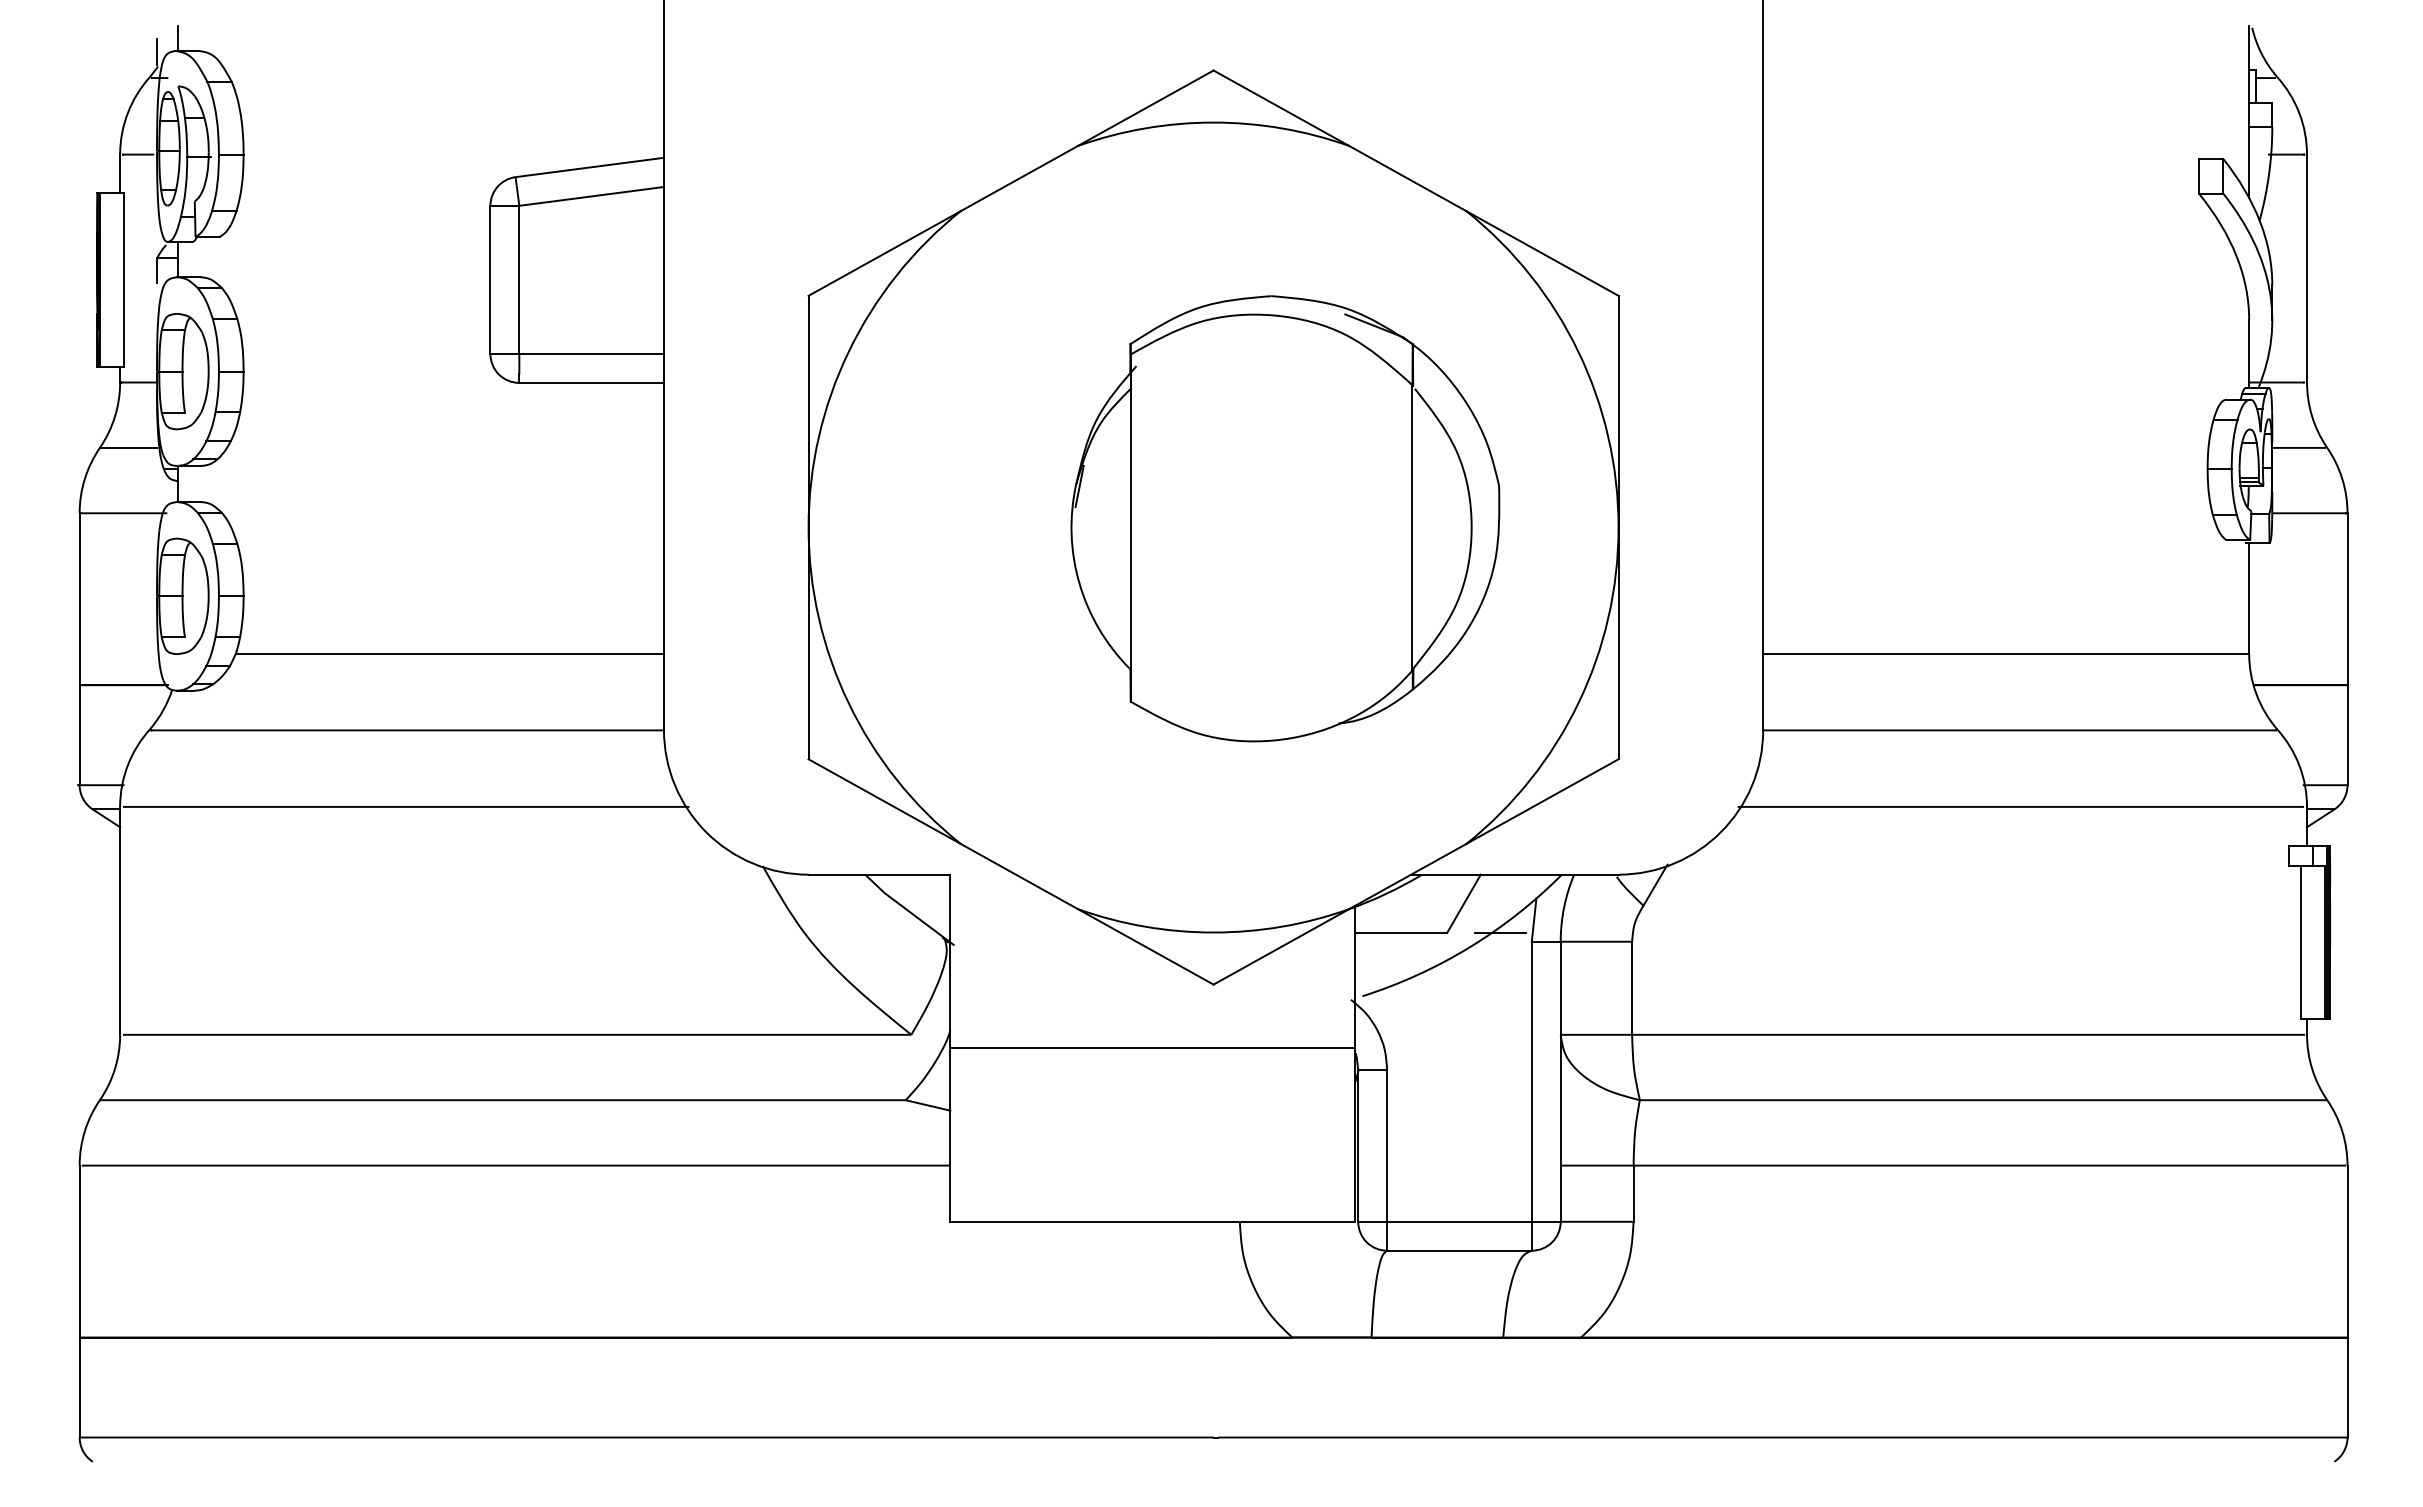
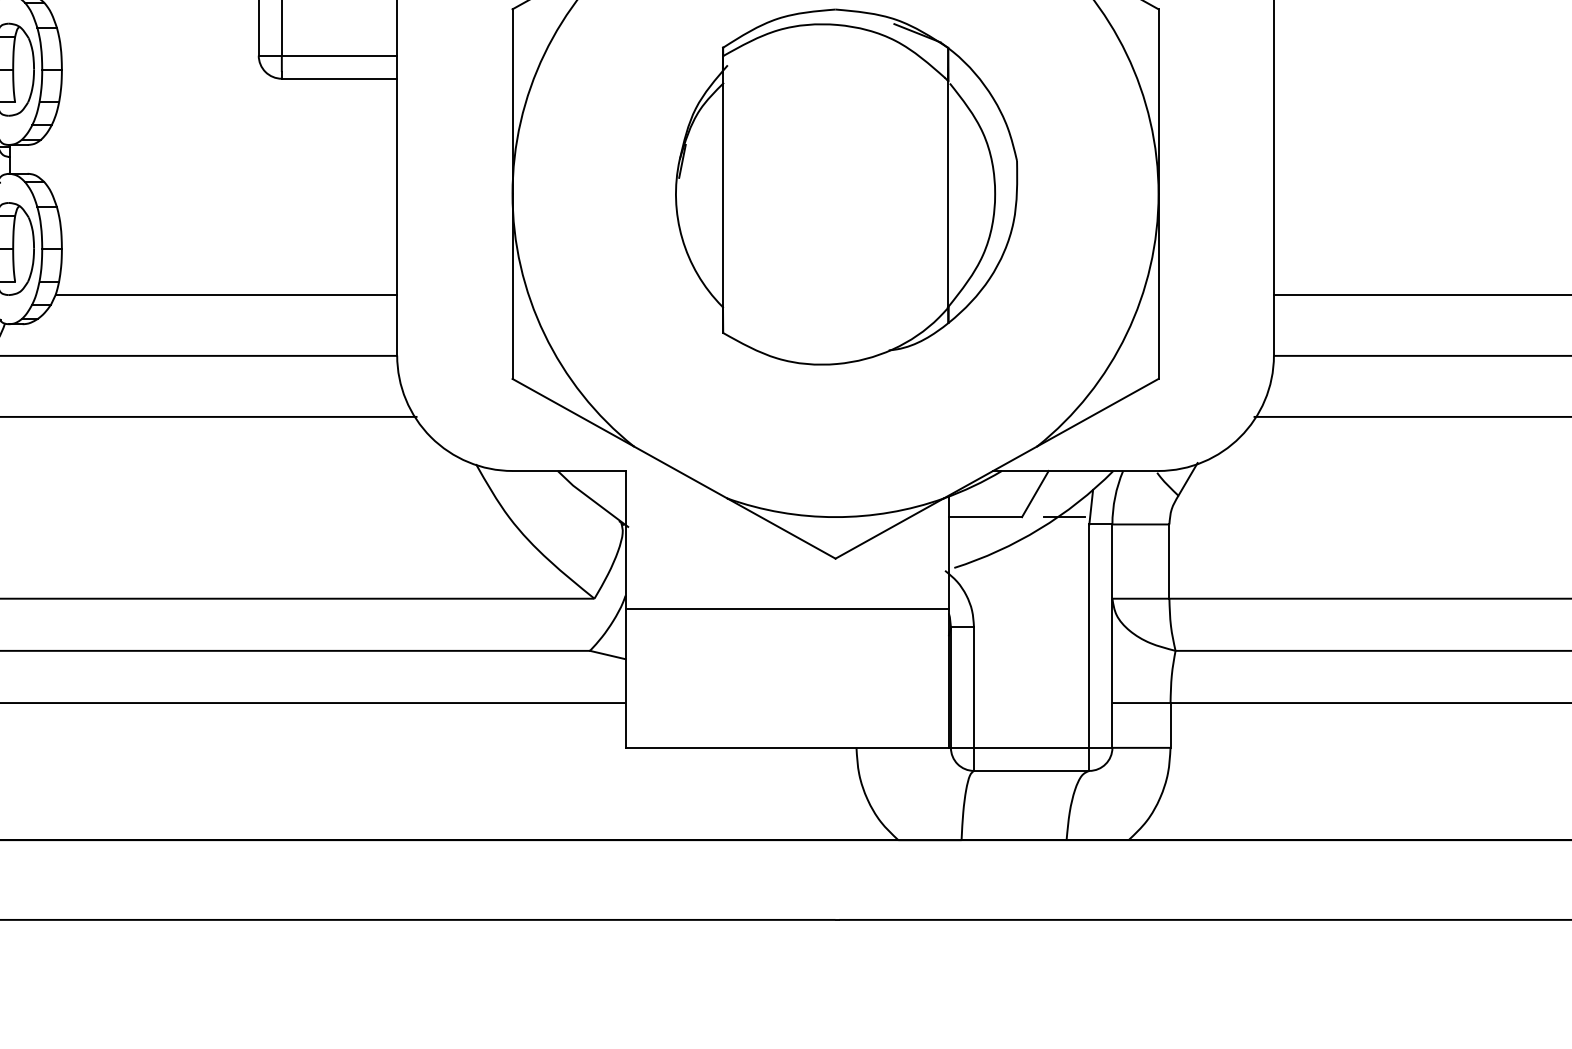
part: (1285, 518) -> (846, 186), moved

